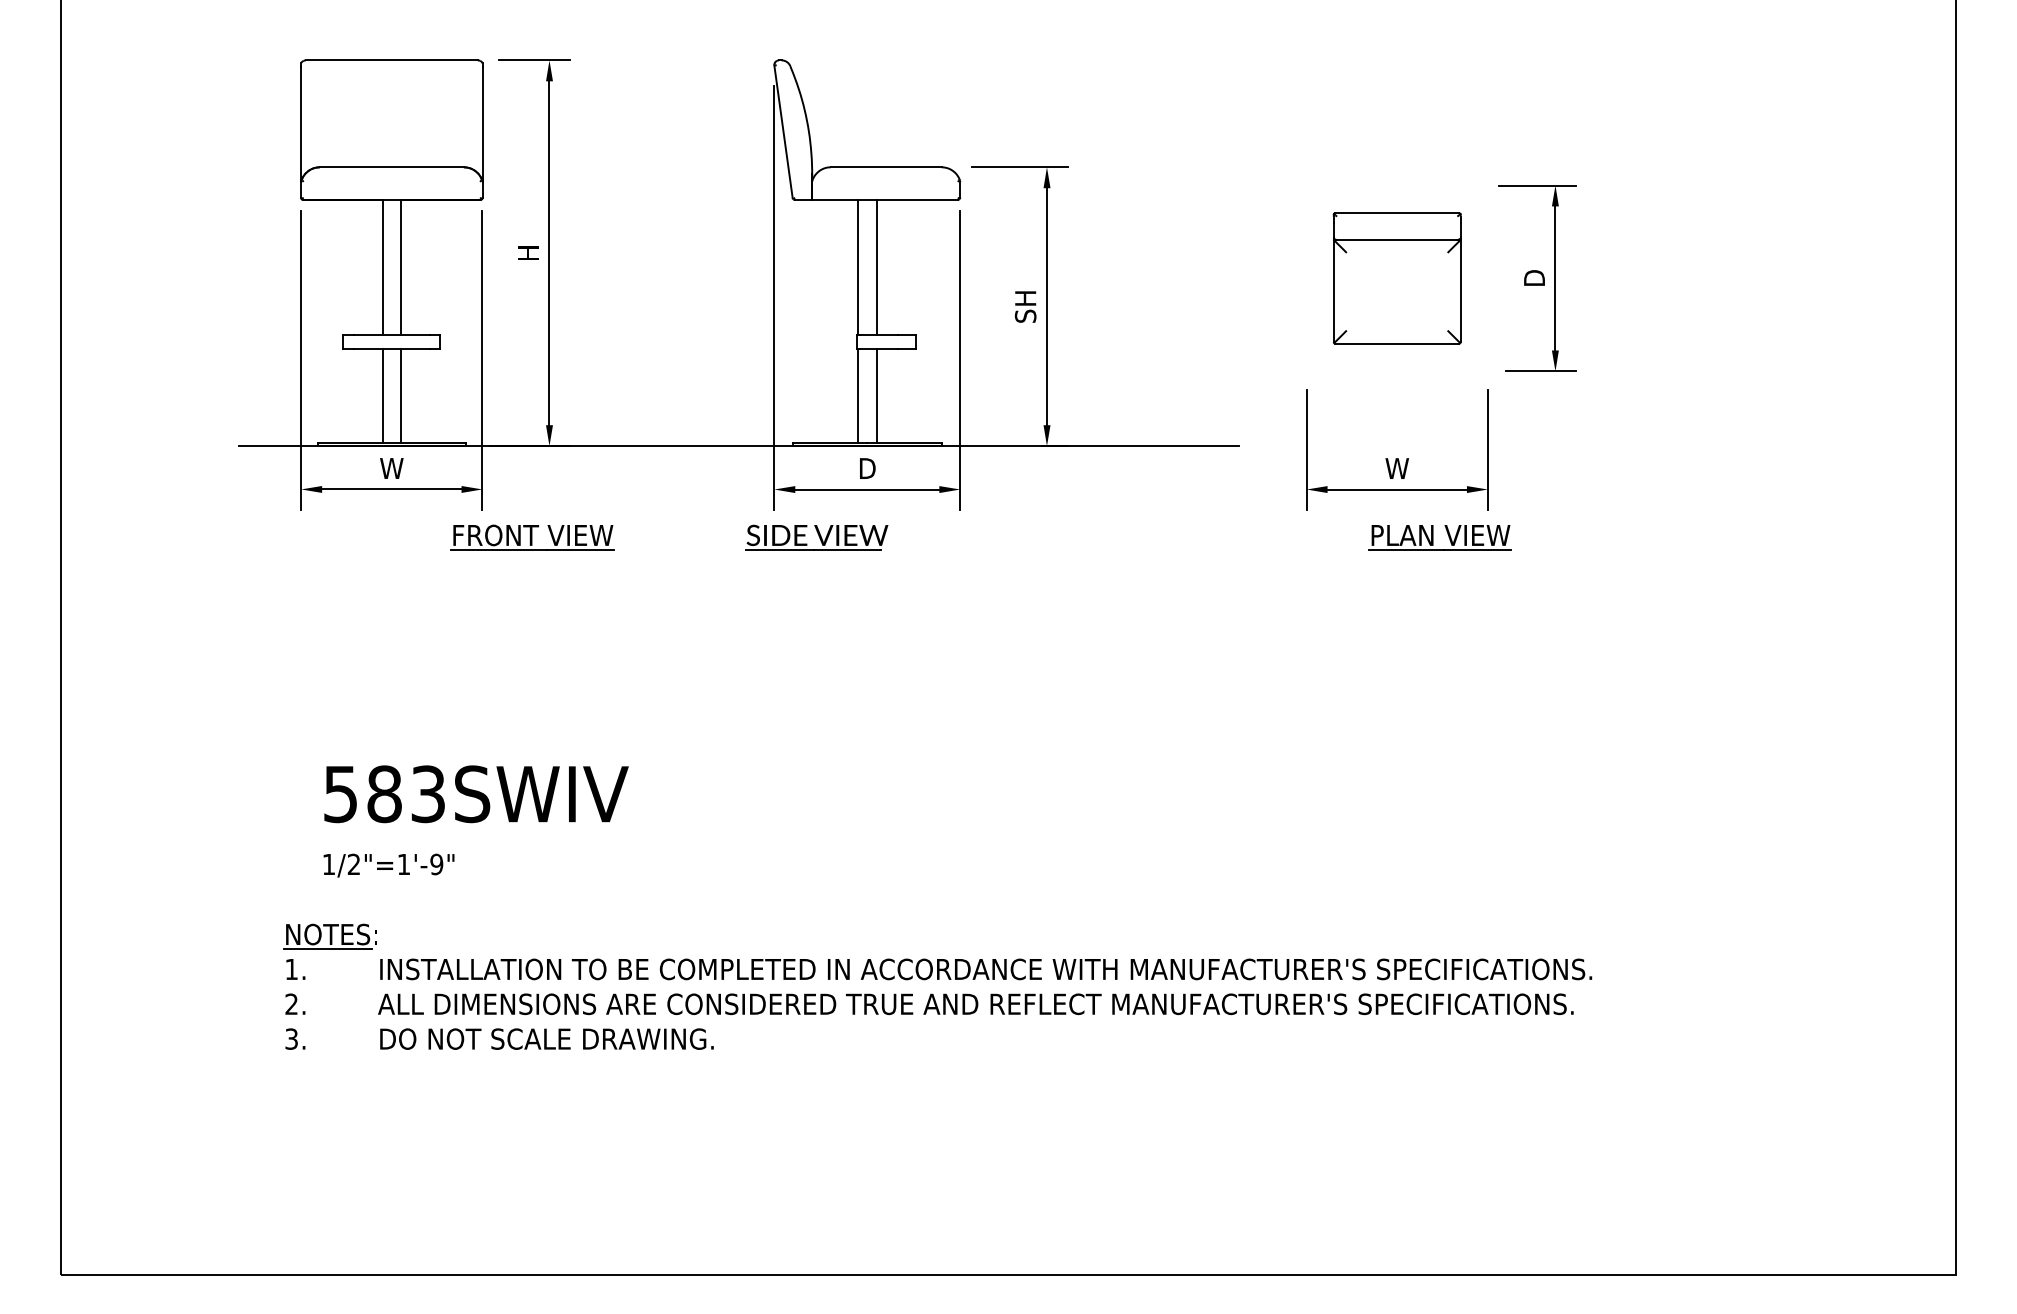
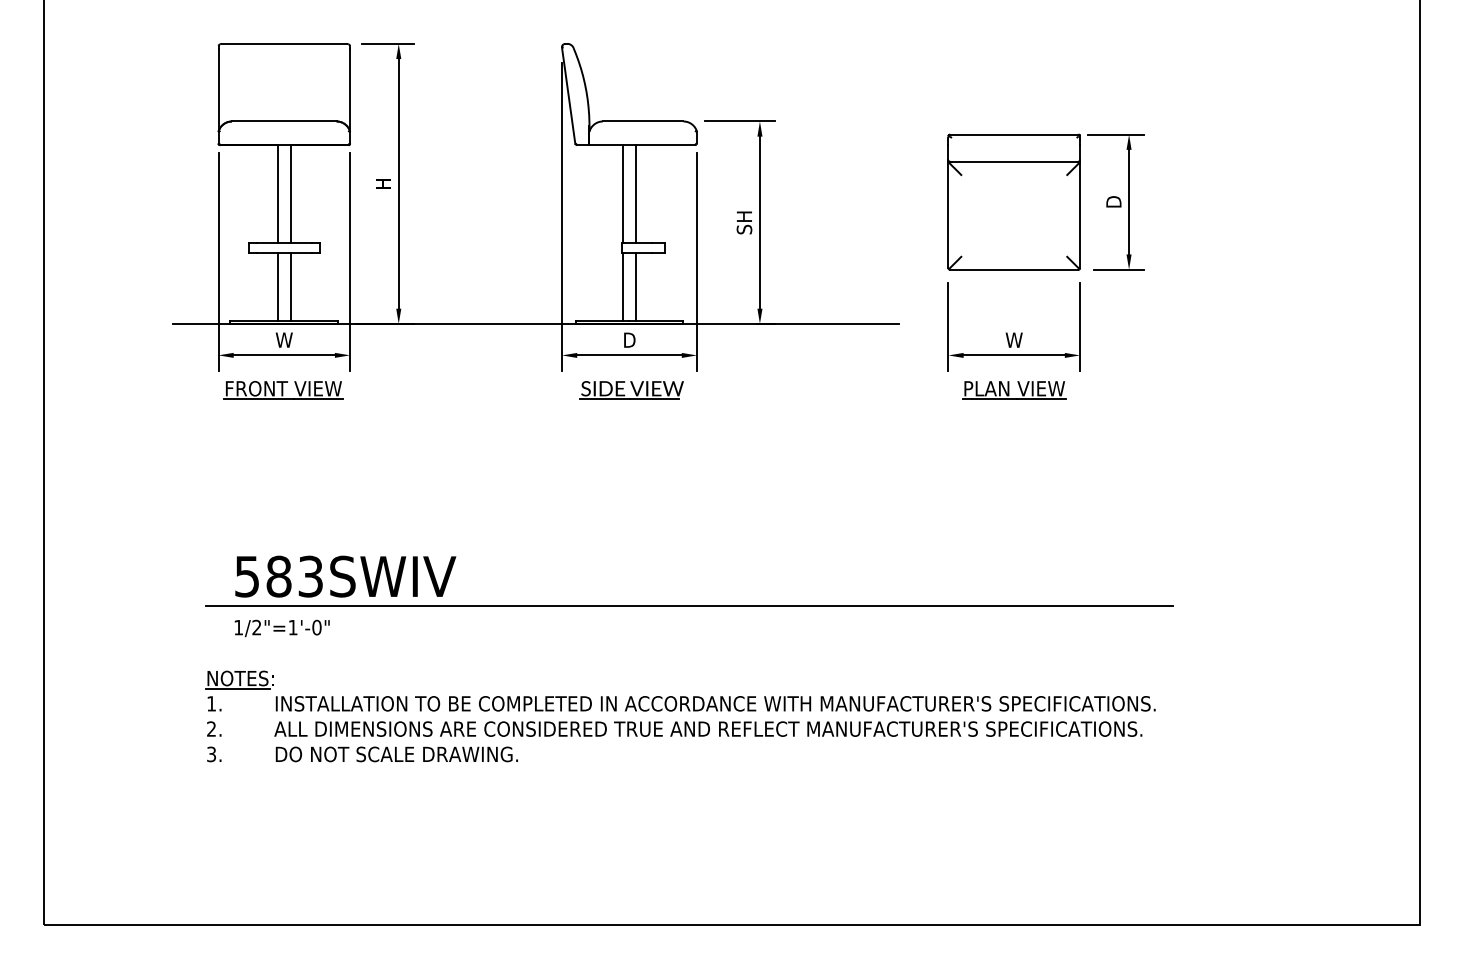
part: (1396, 278) -> (1013, 202), size x1.43
part: (532, 537) -> (283, 390), moved
part: (816, 537) -> (631, 390), moved
part: (1439, 537) -> (1013, 390), moved
line: (949, 834) -> (689, 605), added
text: (436, 864) -> (316, 627), 1/2"=1'-9" -> 1/2"=1'-0"

